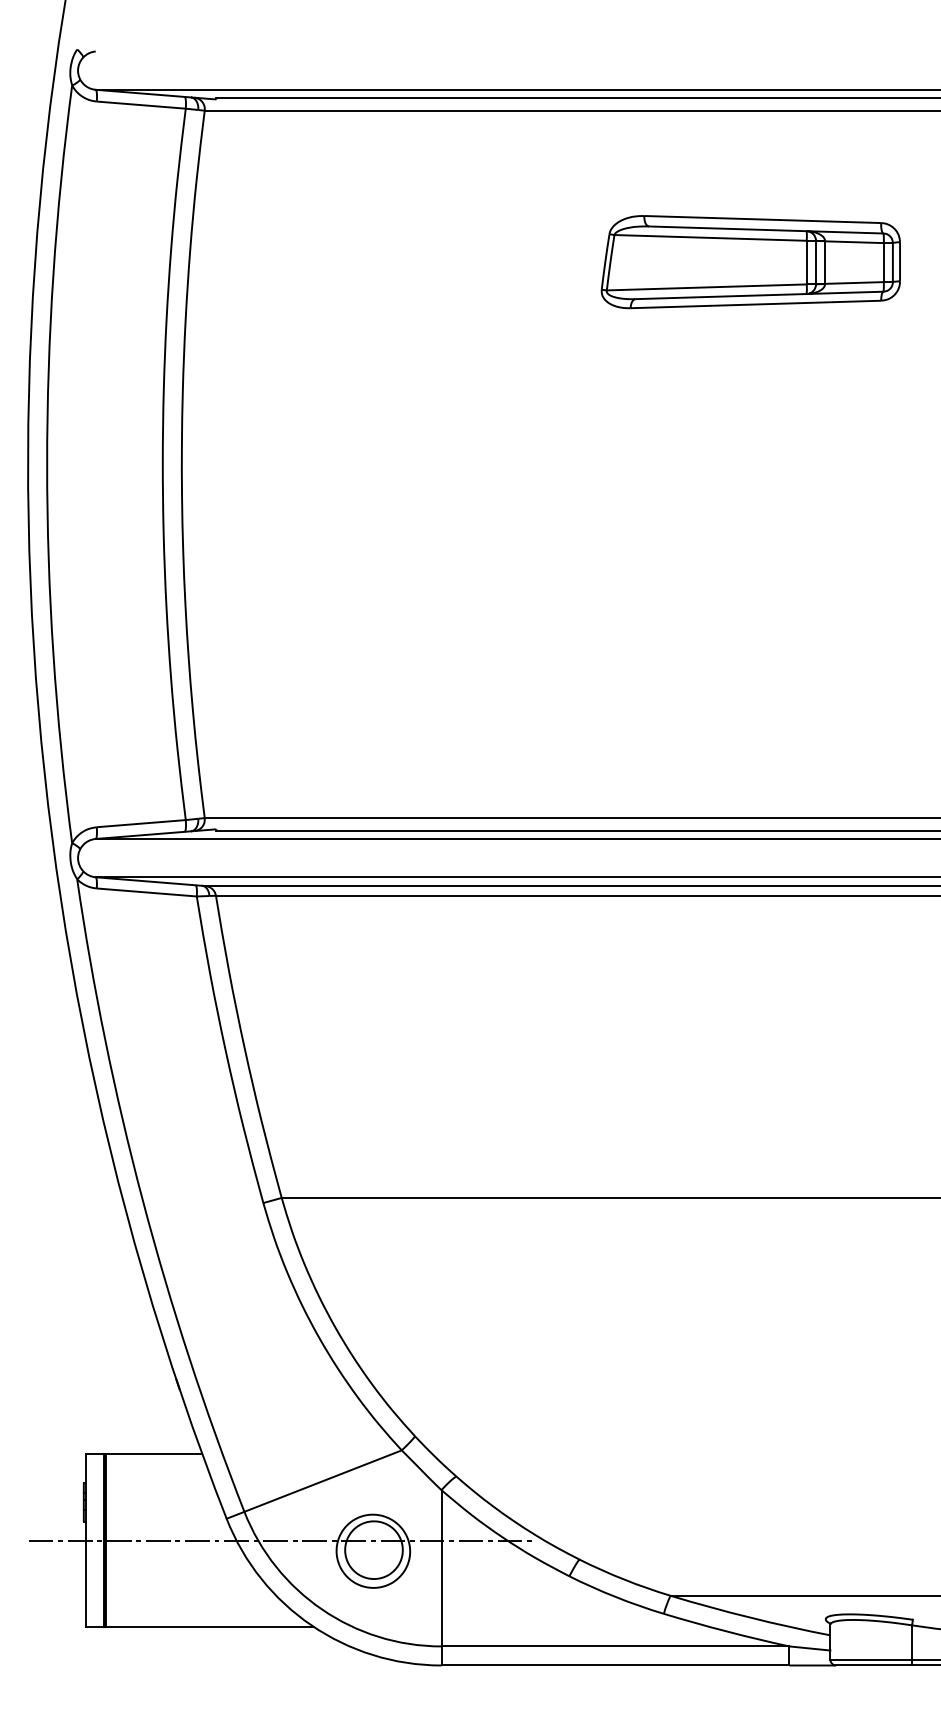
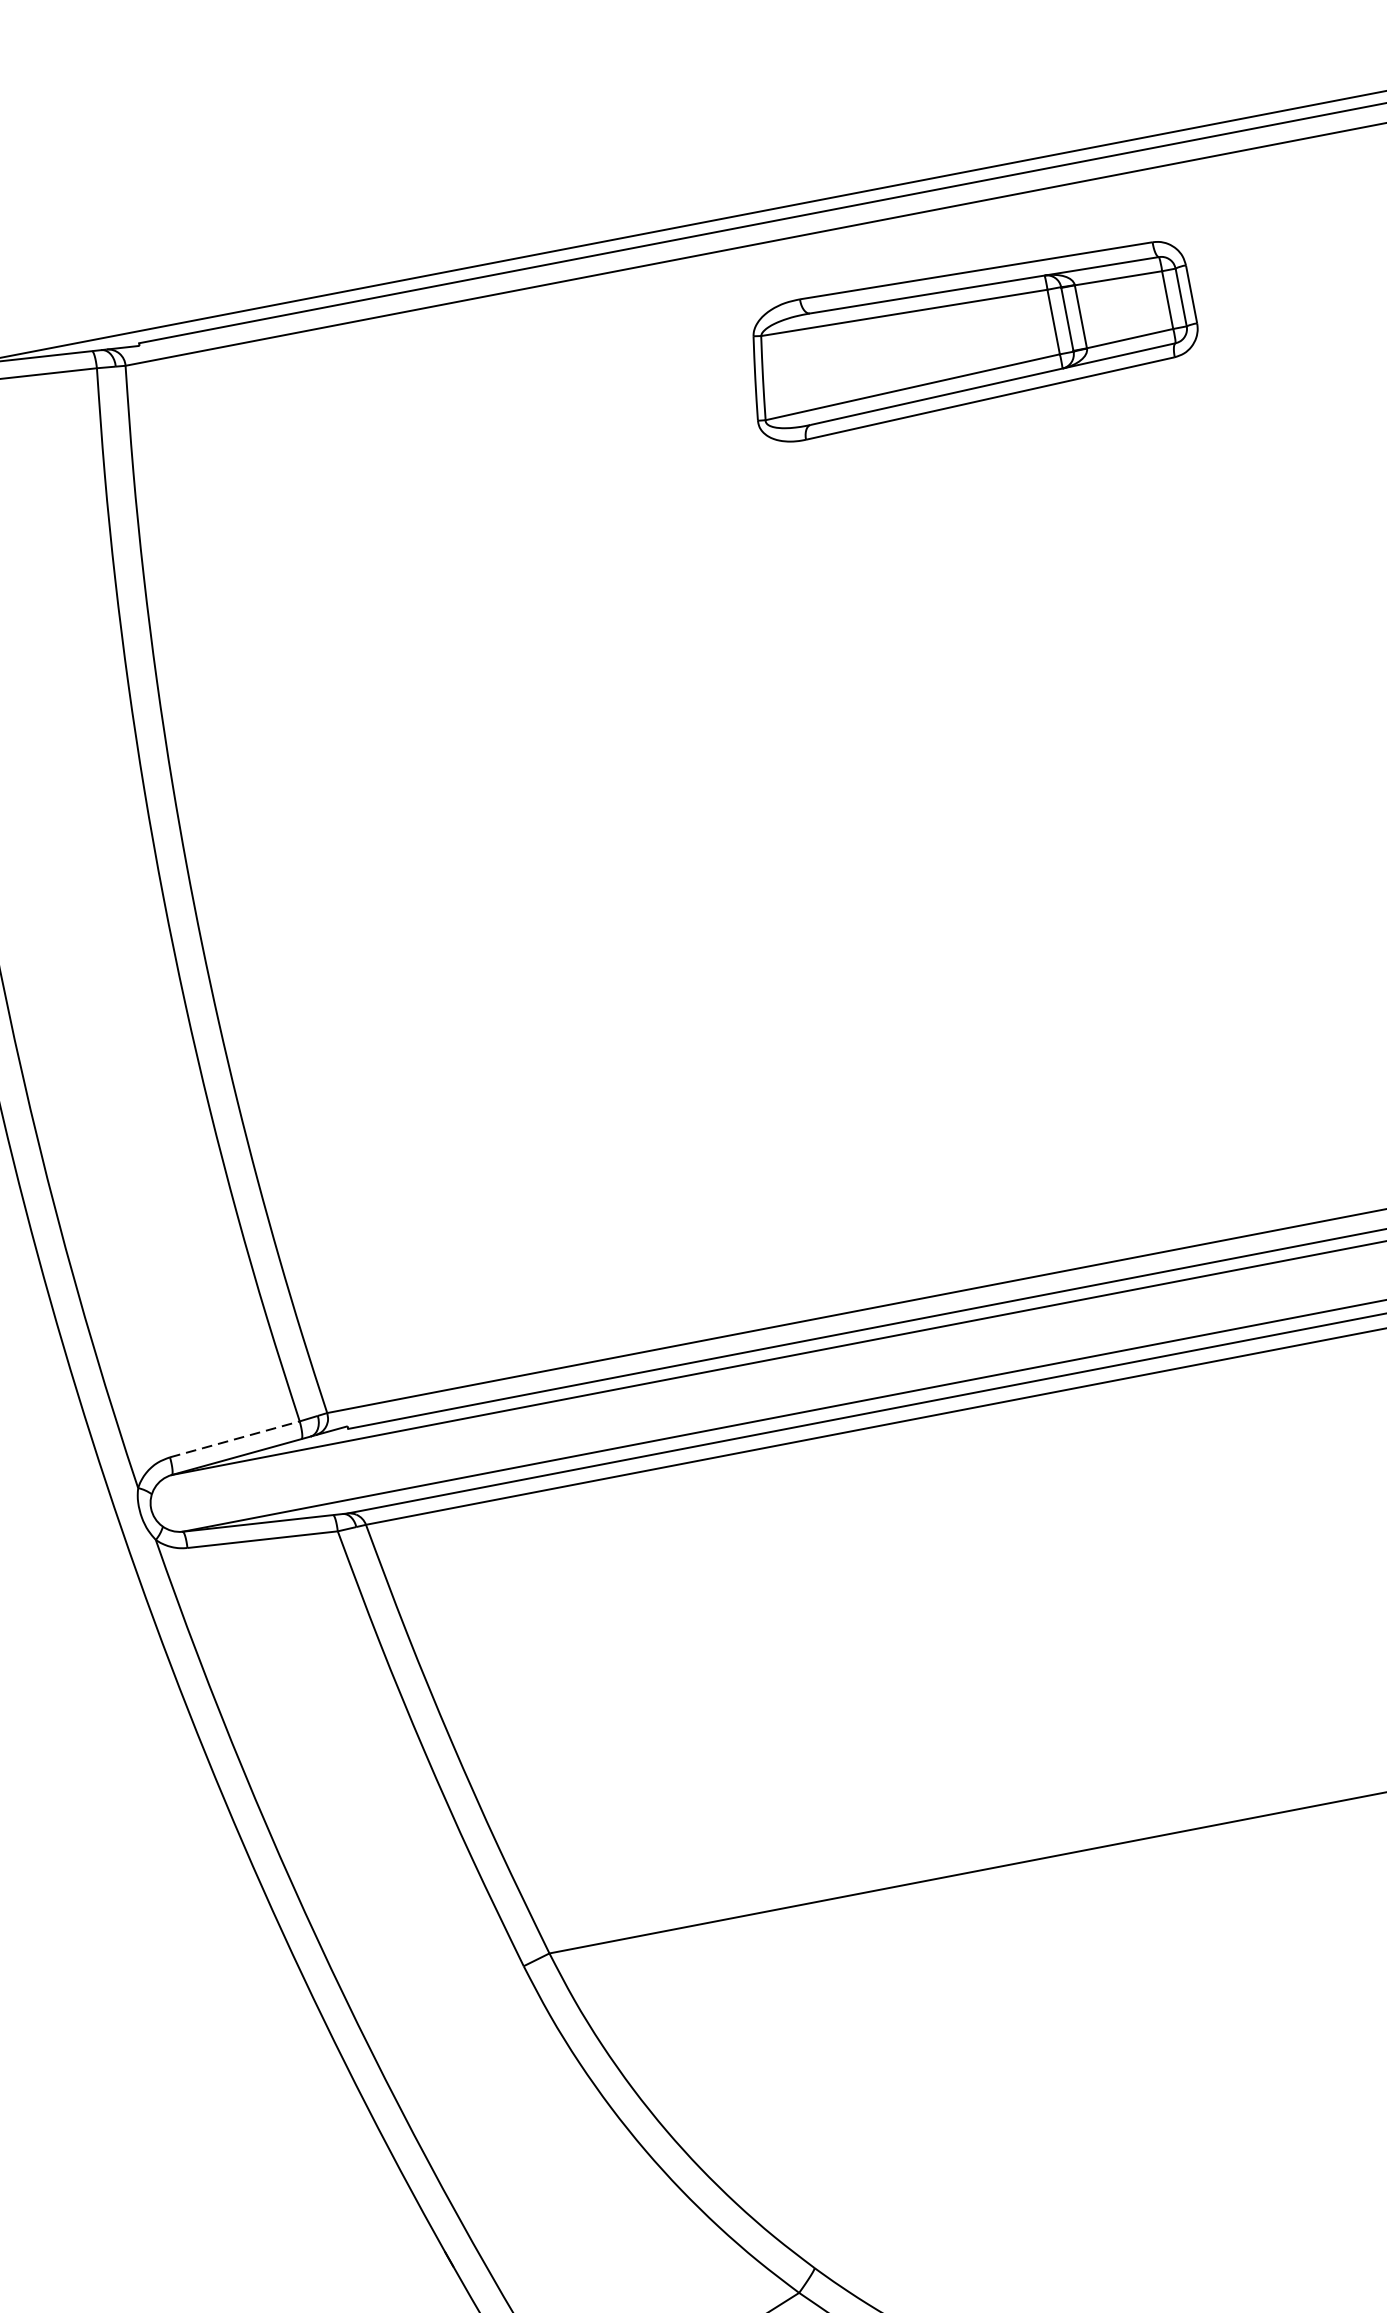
part: (750, 262) -> (970, 337), moved
line: (141, 823) -> (235, 1439), solid -> dashed

